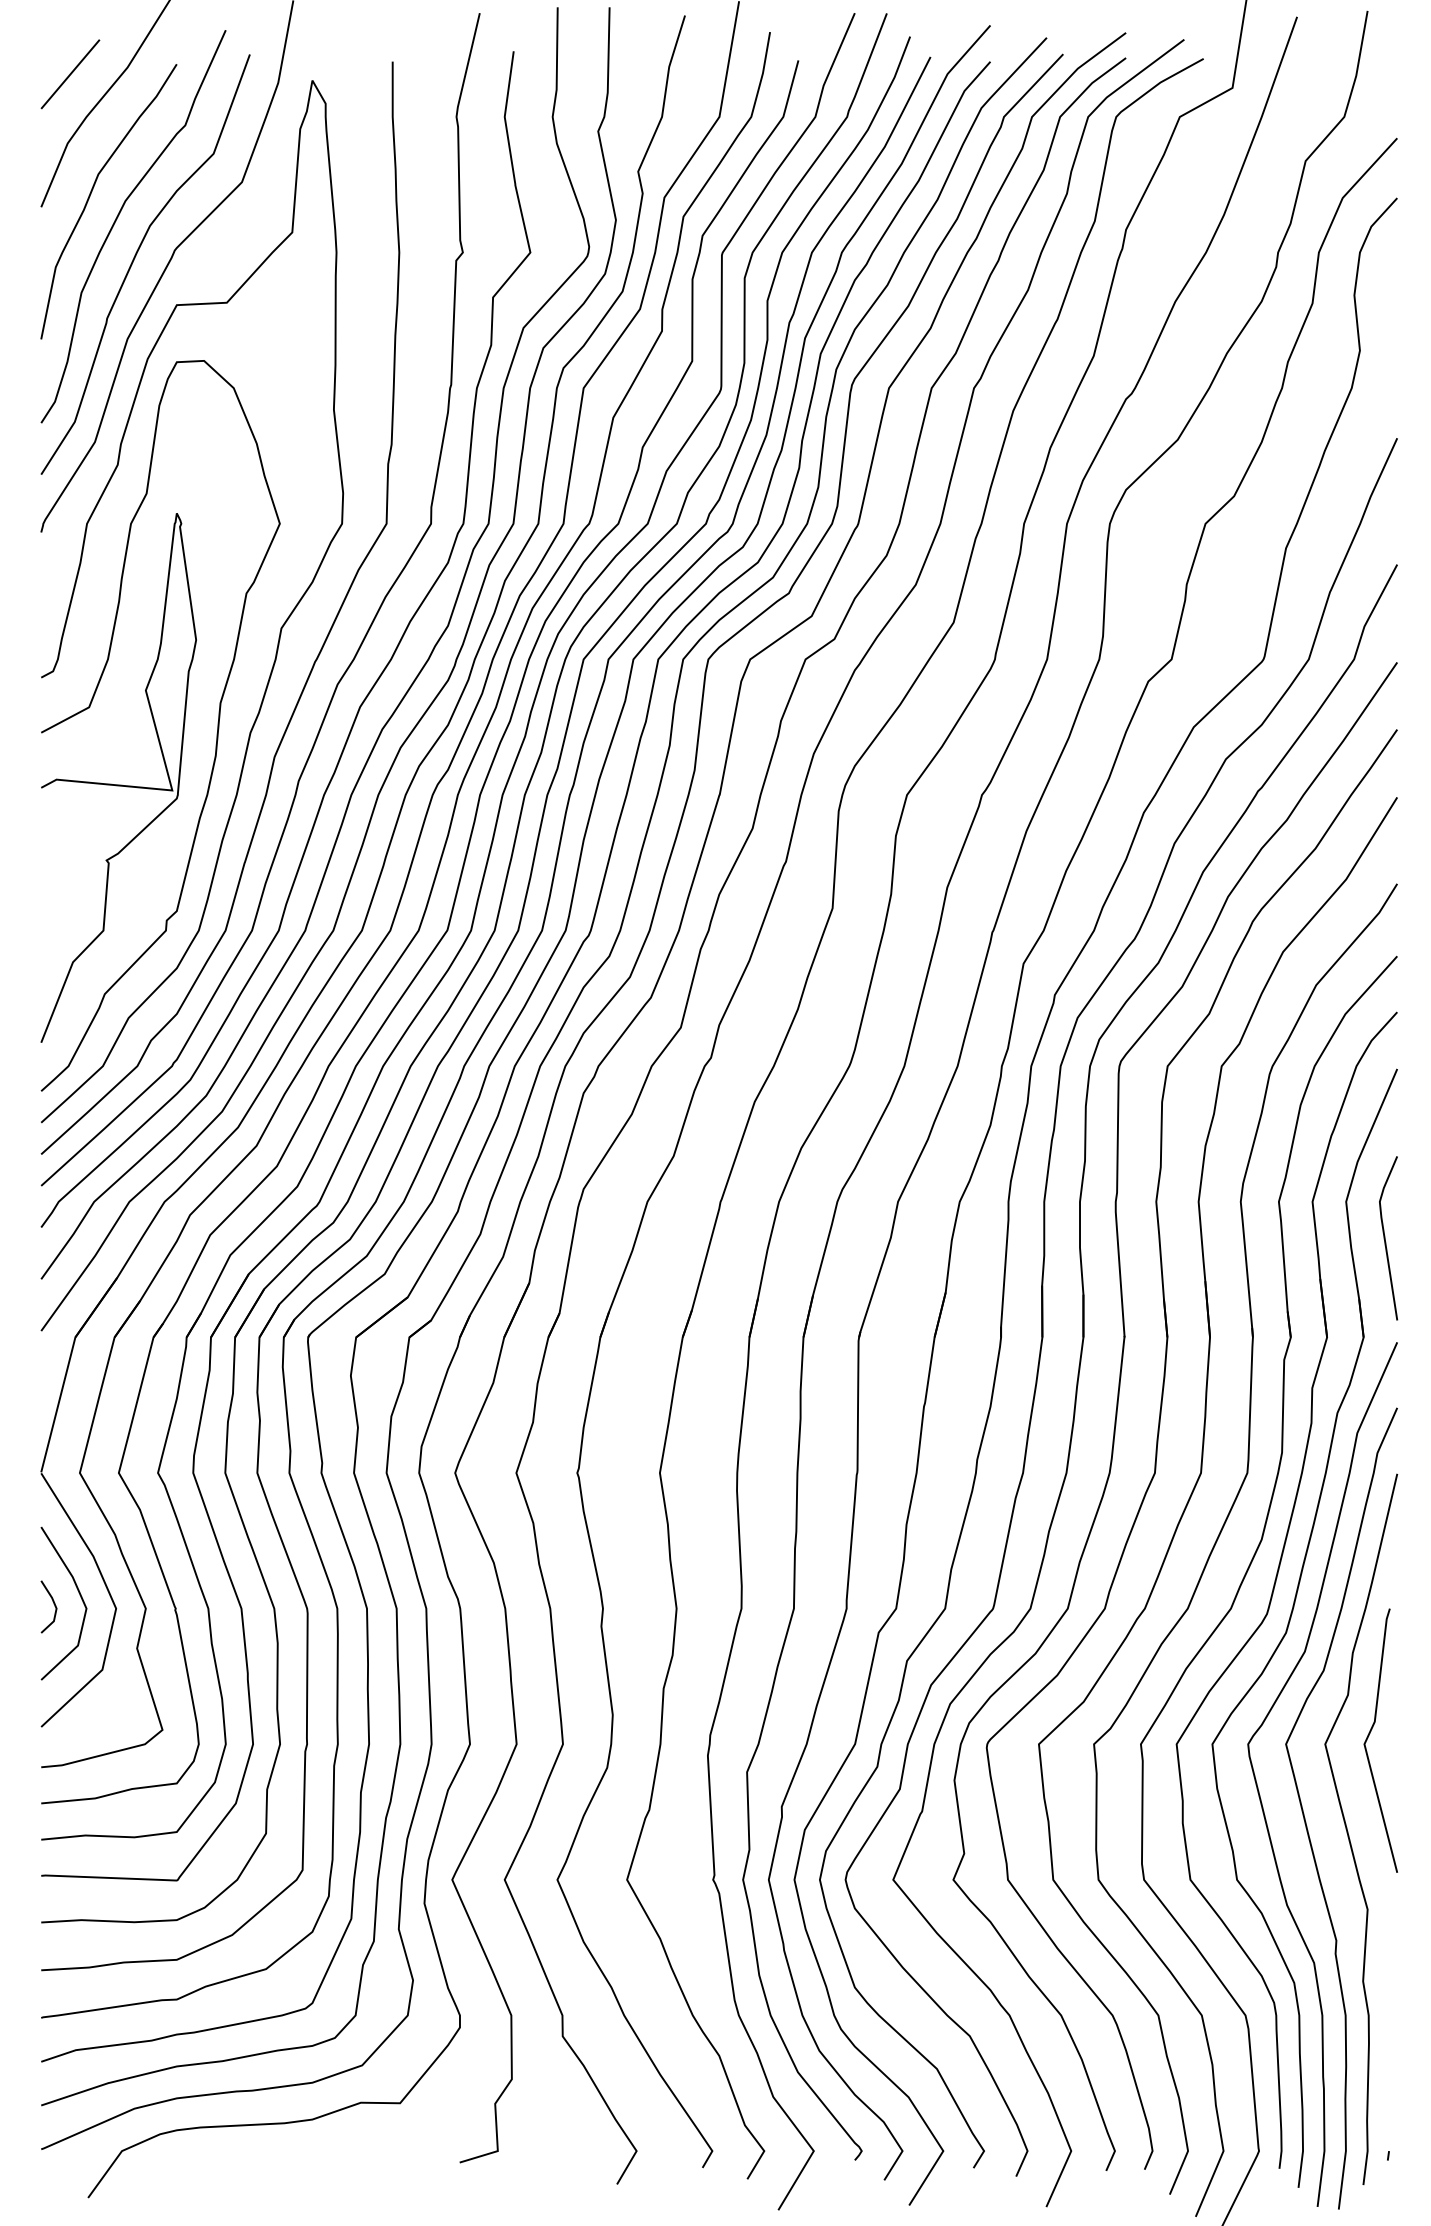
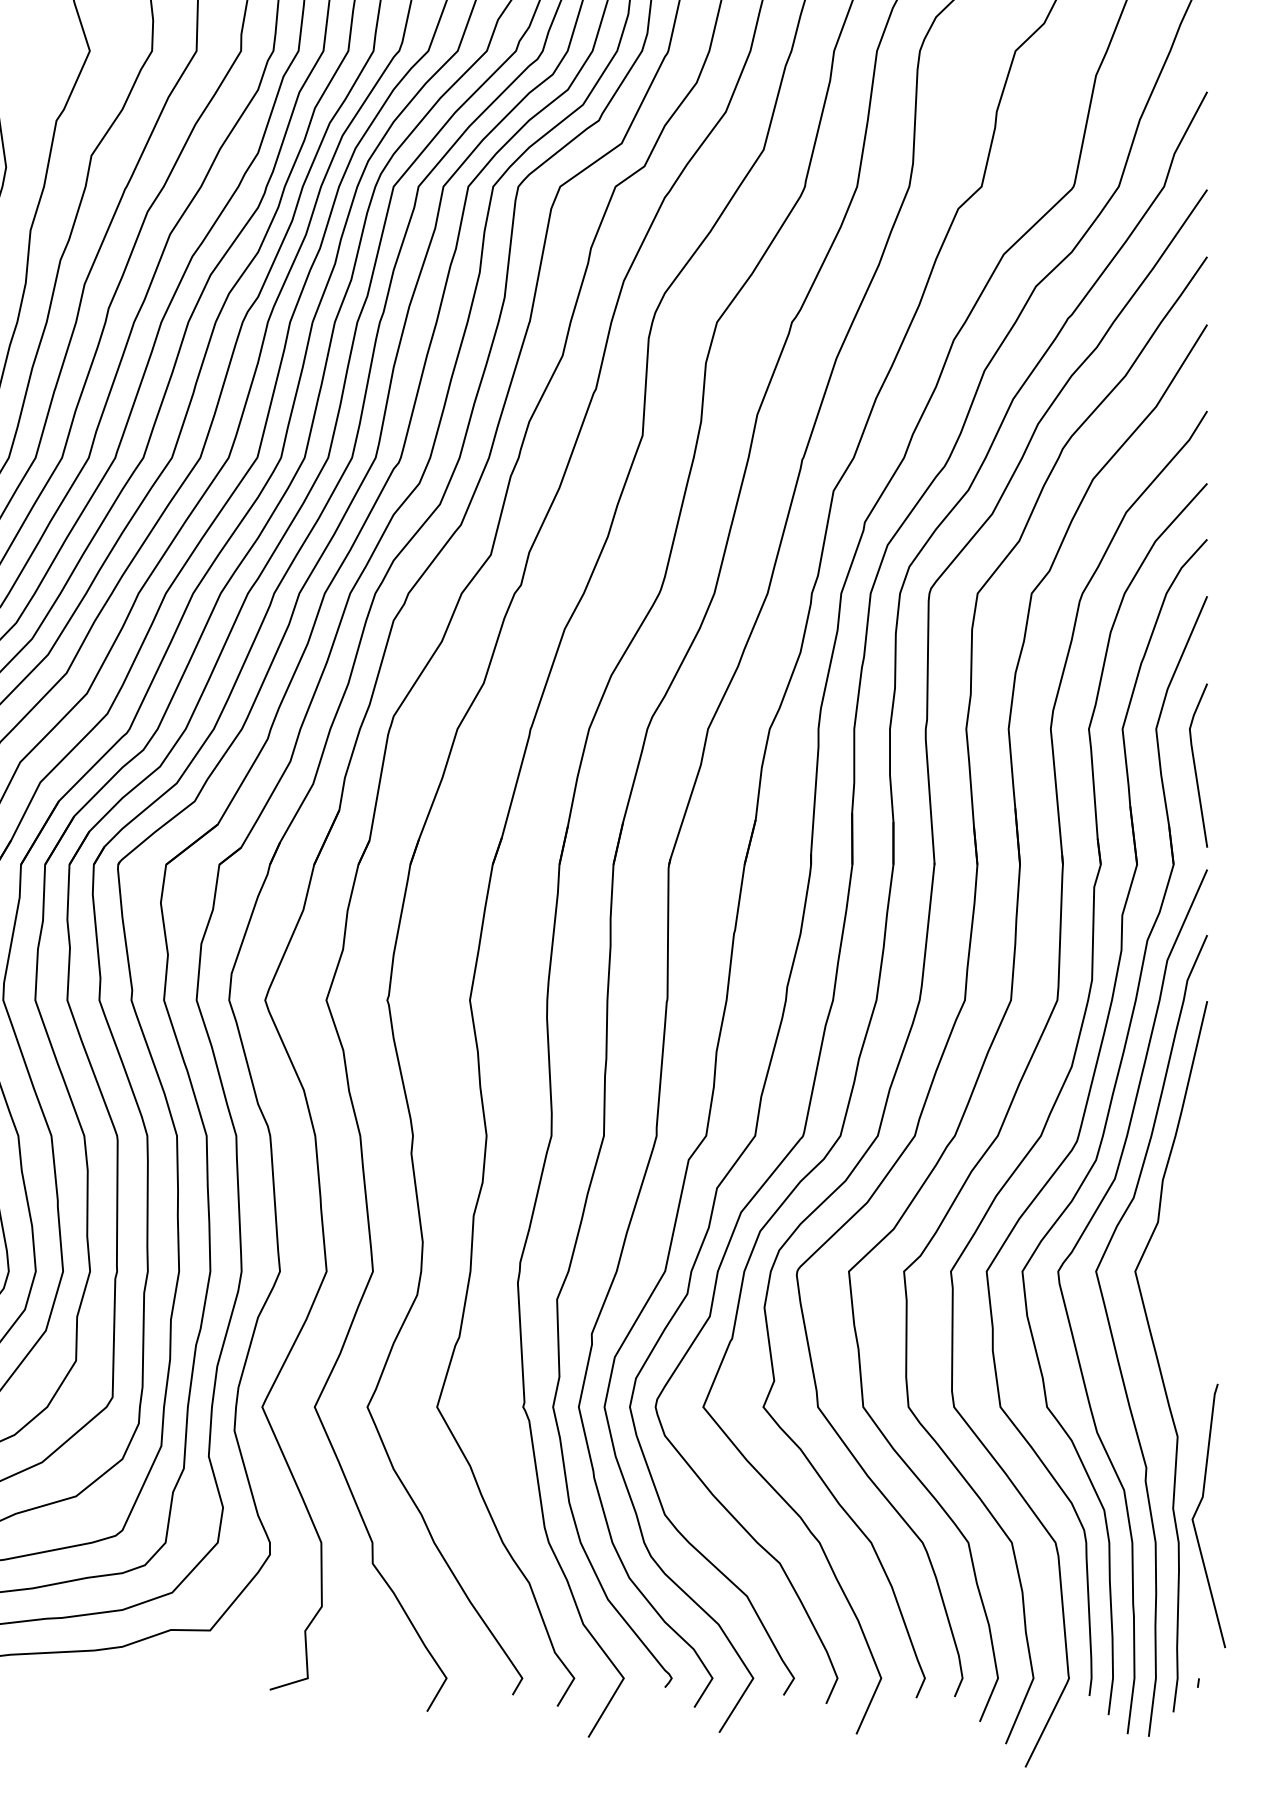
curve: (1369, 1735) -> (1197, 1510), moved

